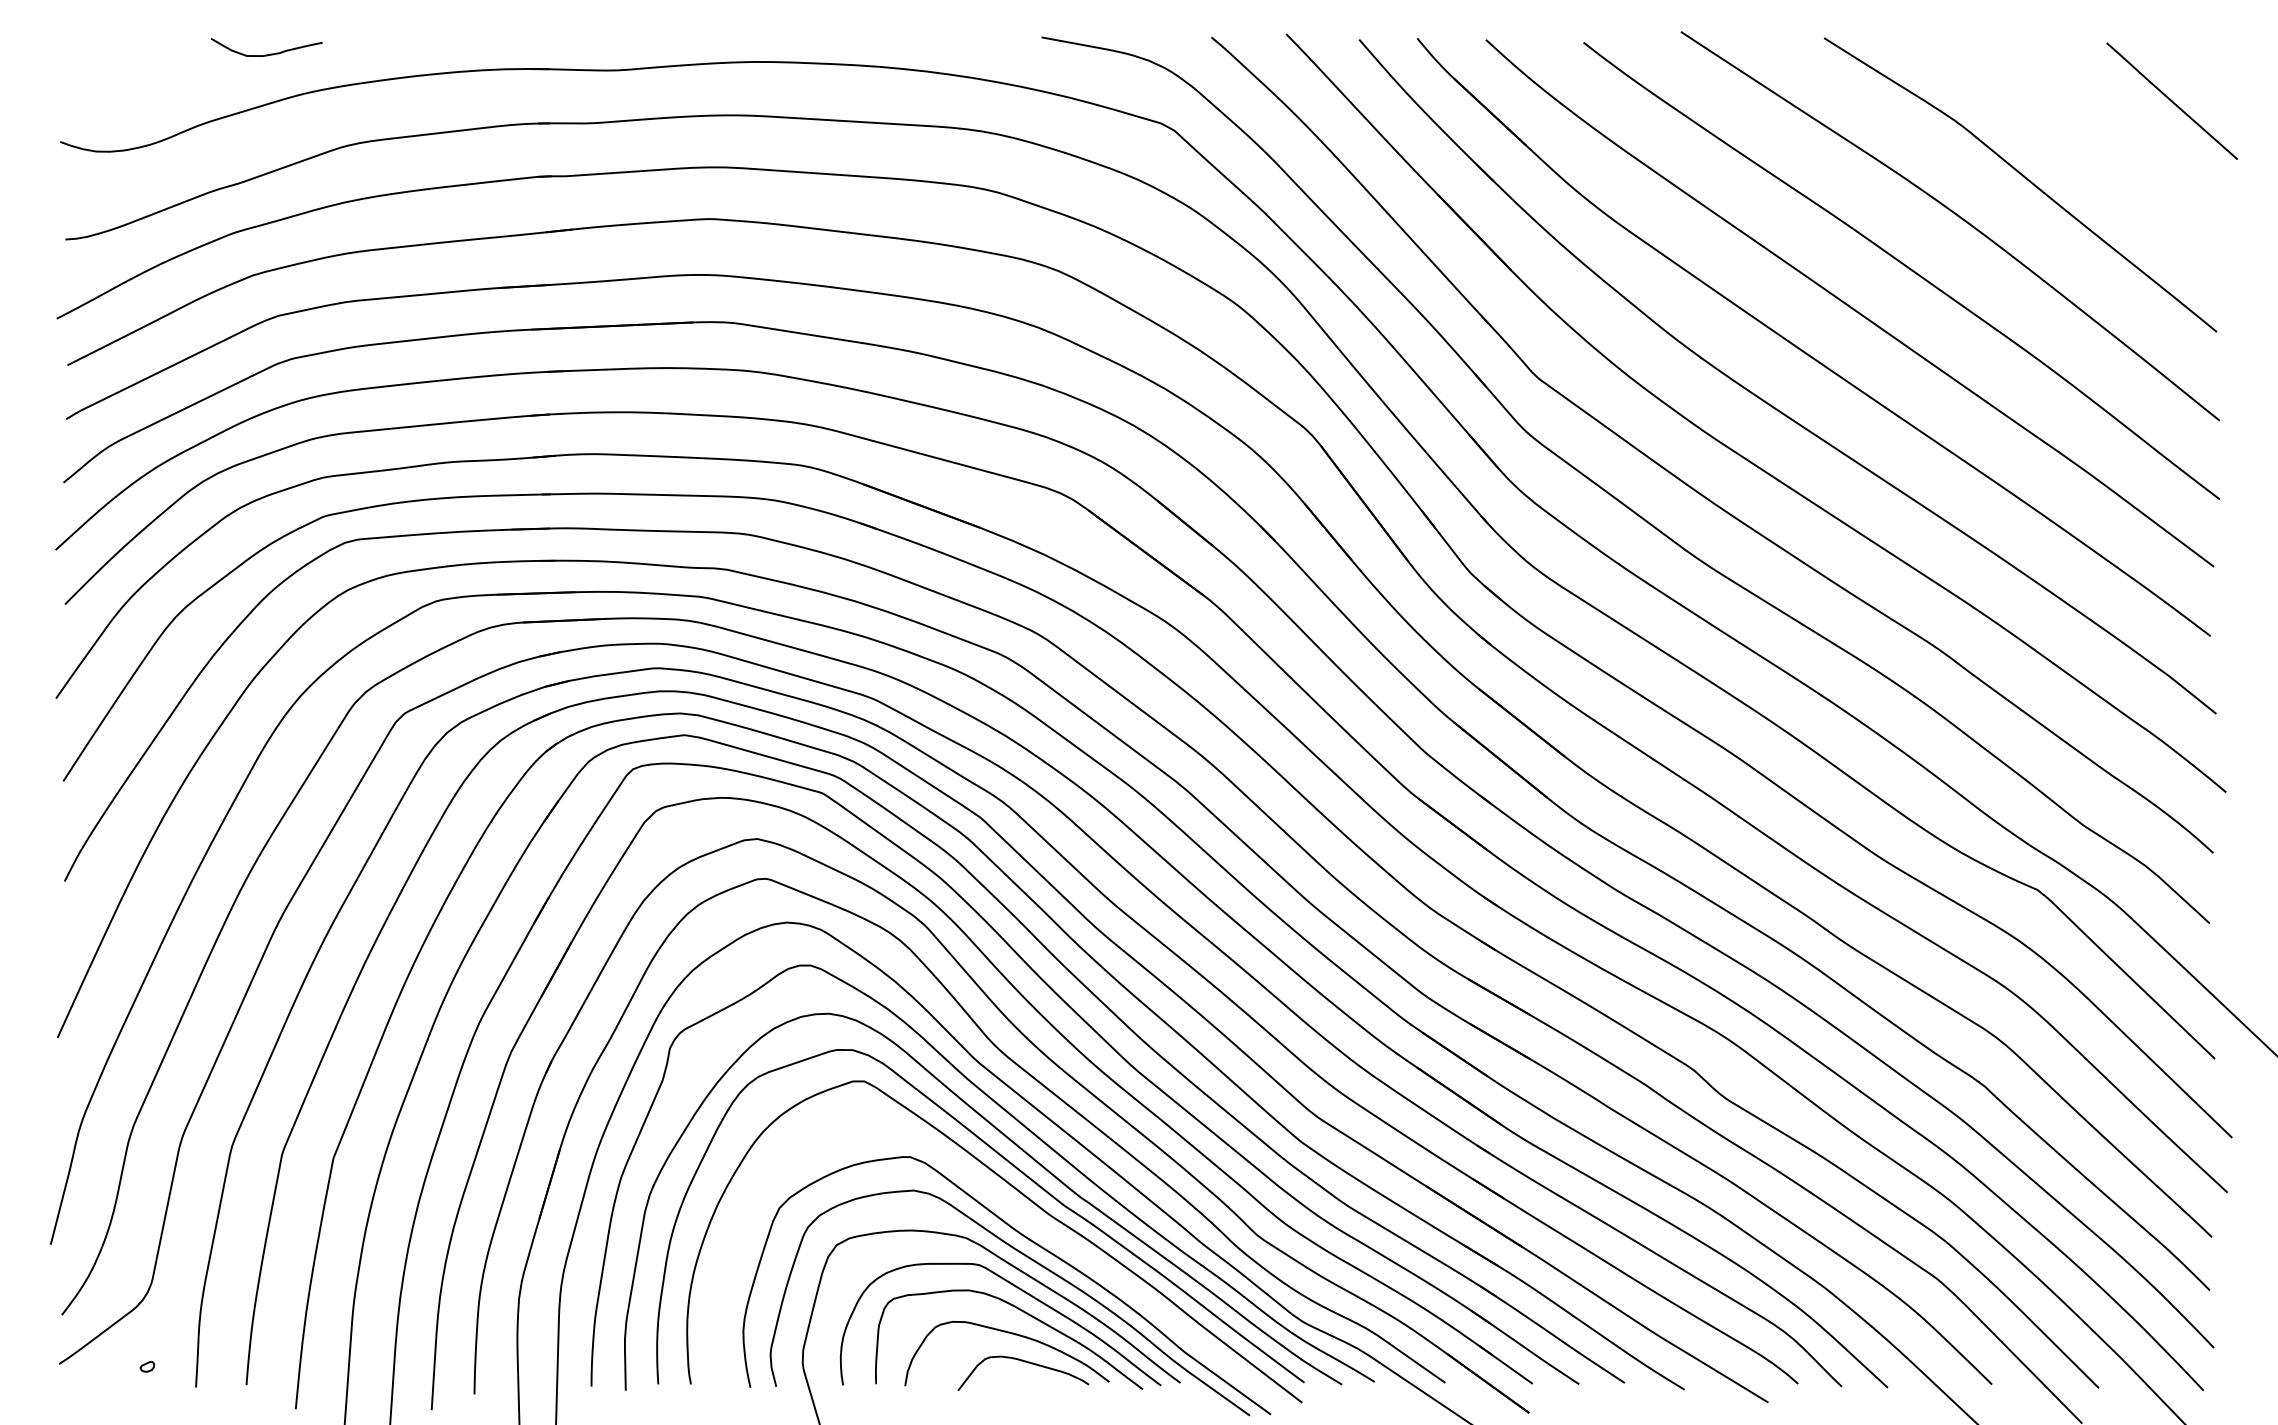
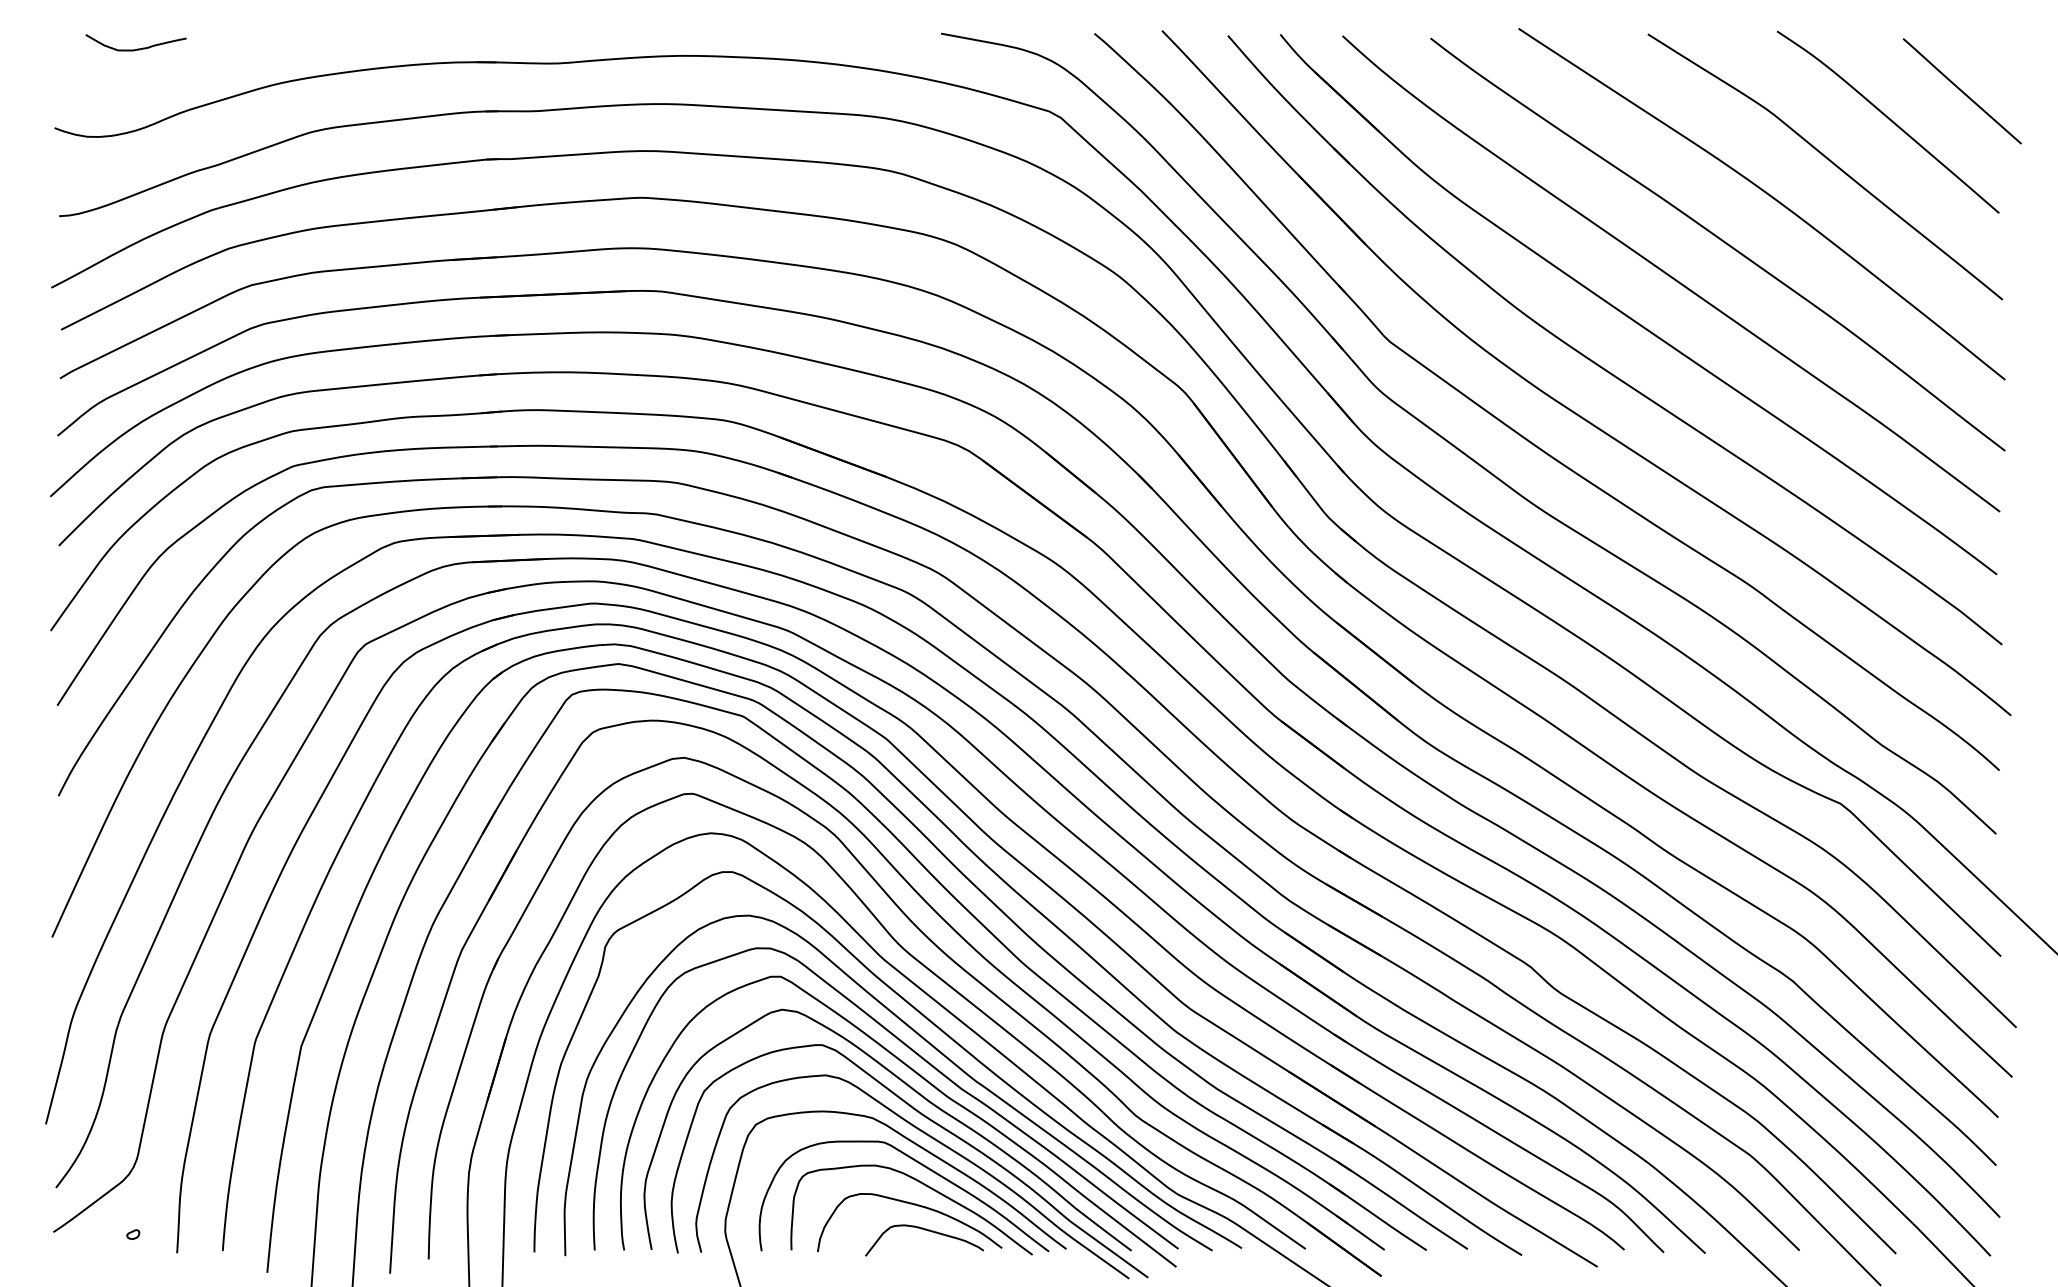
curve: (268, 53) -> (137, 48), moved
curve: (2091, 133) -> (1889, 120), added
curve: (1013, 1209) -> (915, 1092), added

